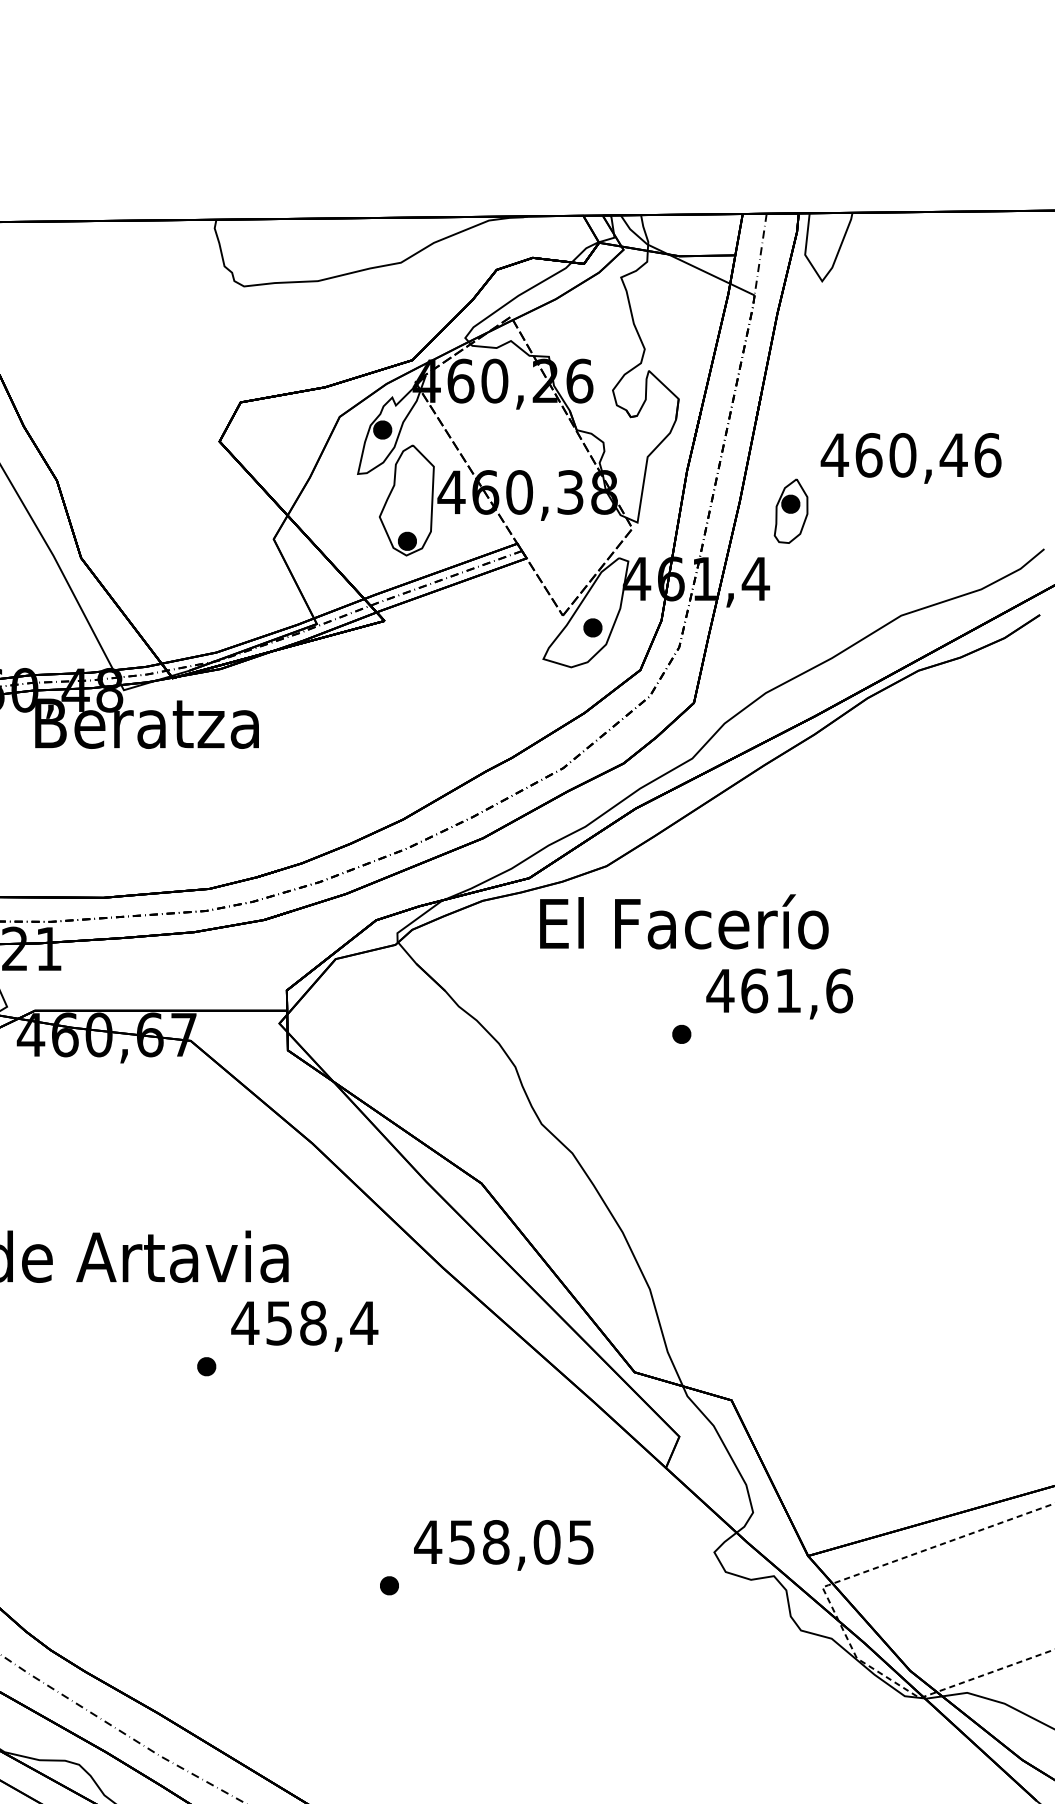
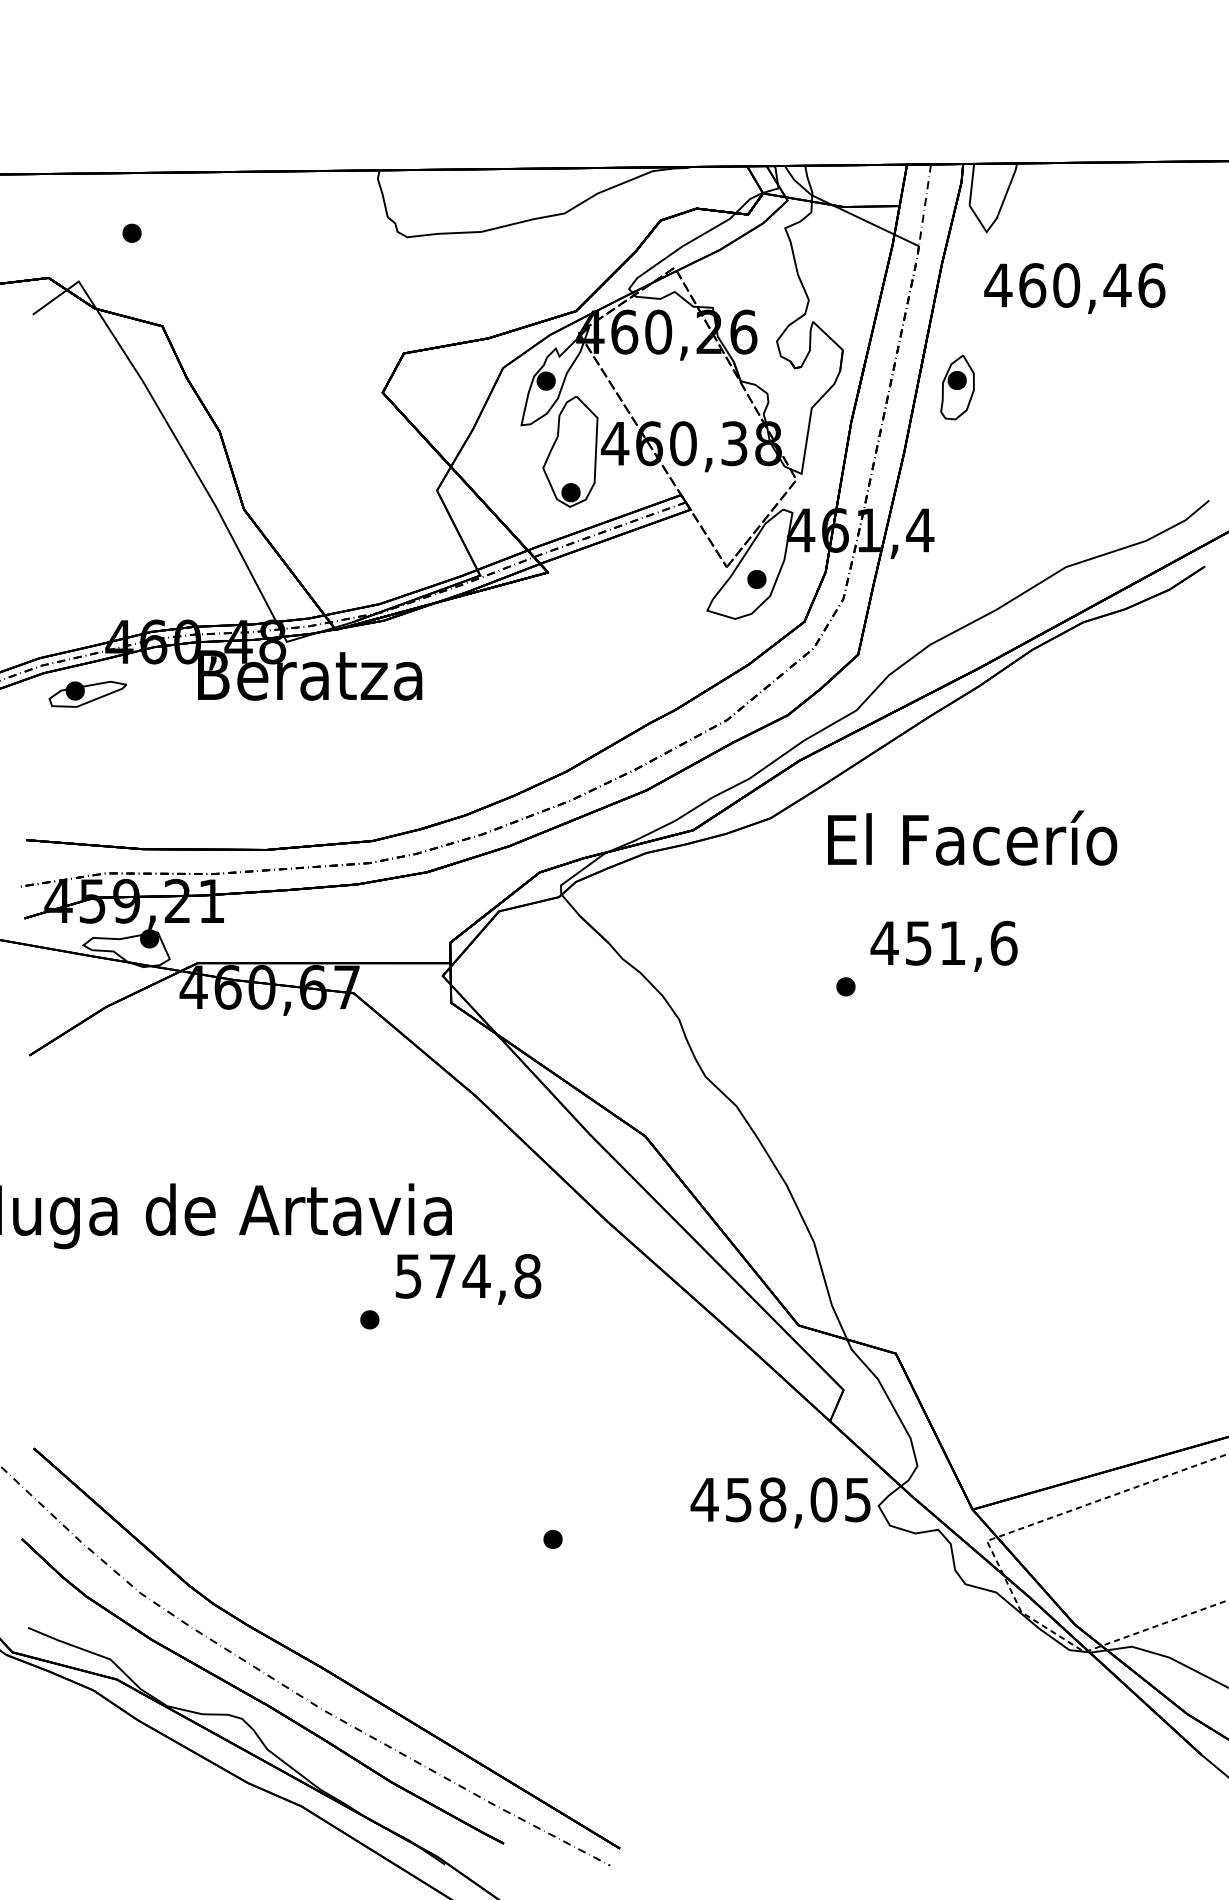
text: (910, 458) -> (1074, 288), moved
part: (791, 511) -> (957, 387), moved
text: (684, 921) -> (972, 837), moved
text: (754, 990) -> (918, 942), 461,6 -> 451,6
text: (304, 1322) -> (467, 1275), 458,4 -> 574,8
text: (503, 1544) -> (780, 1502), moved

